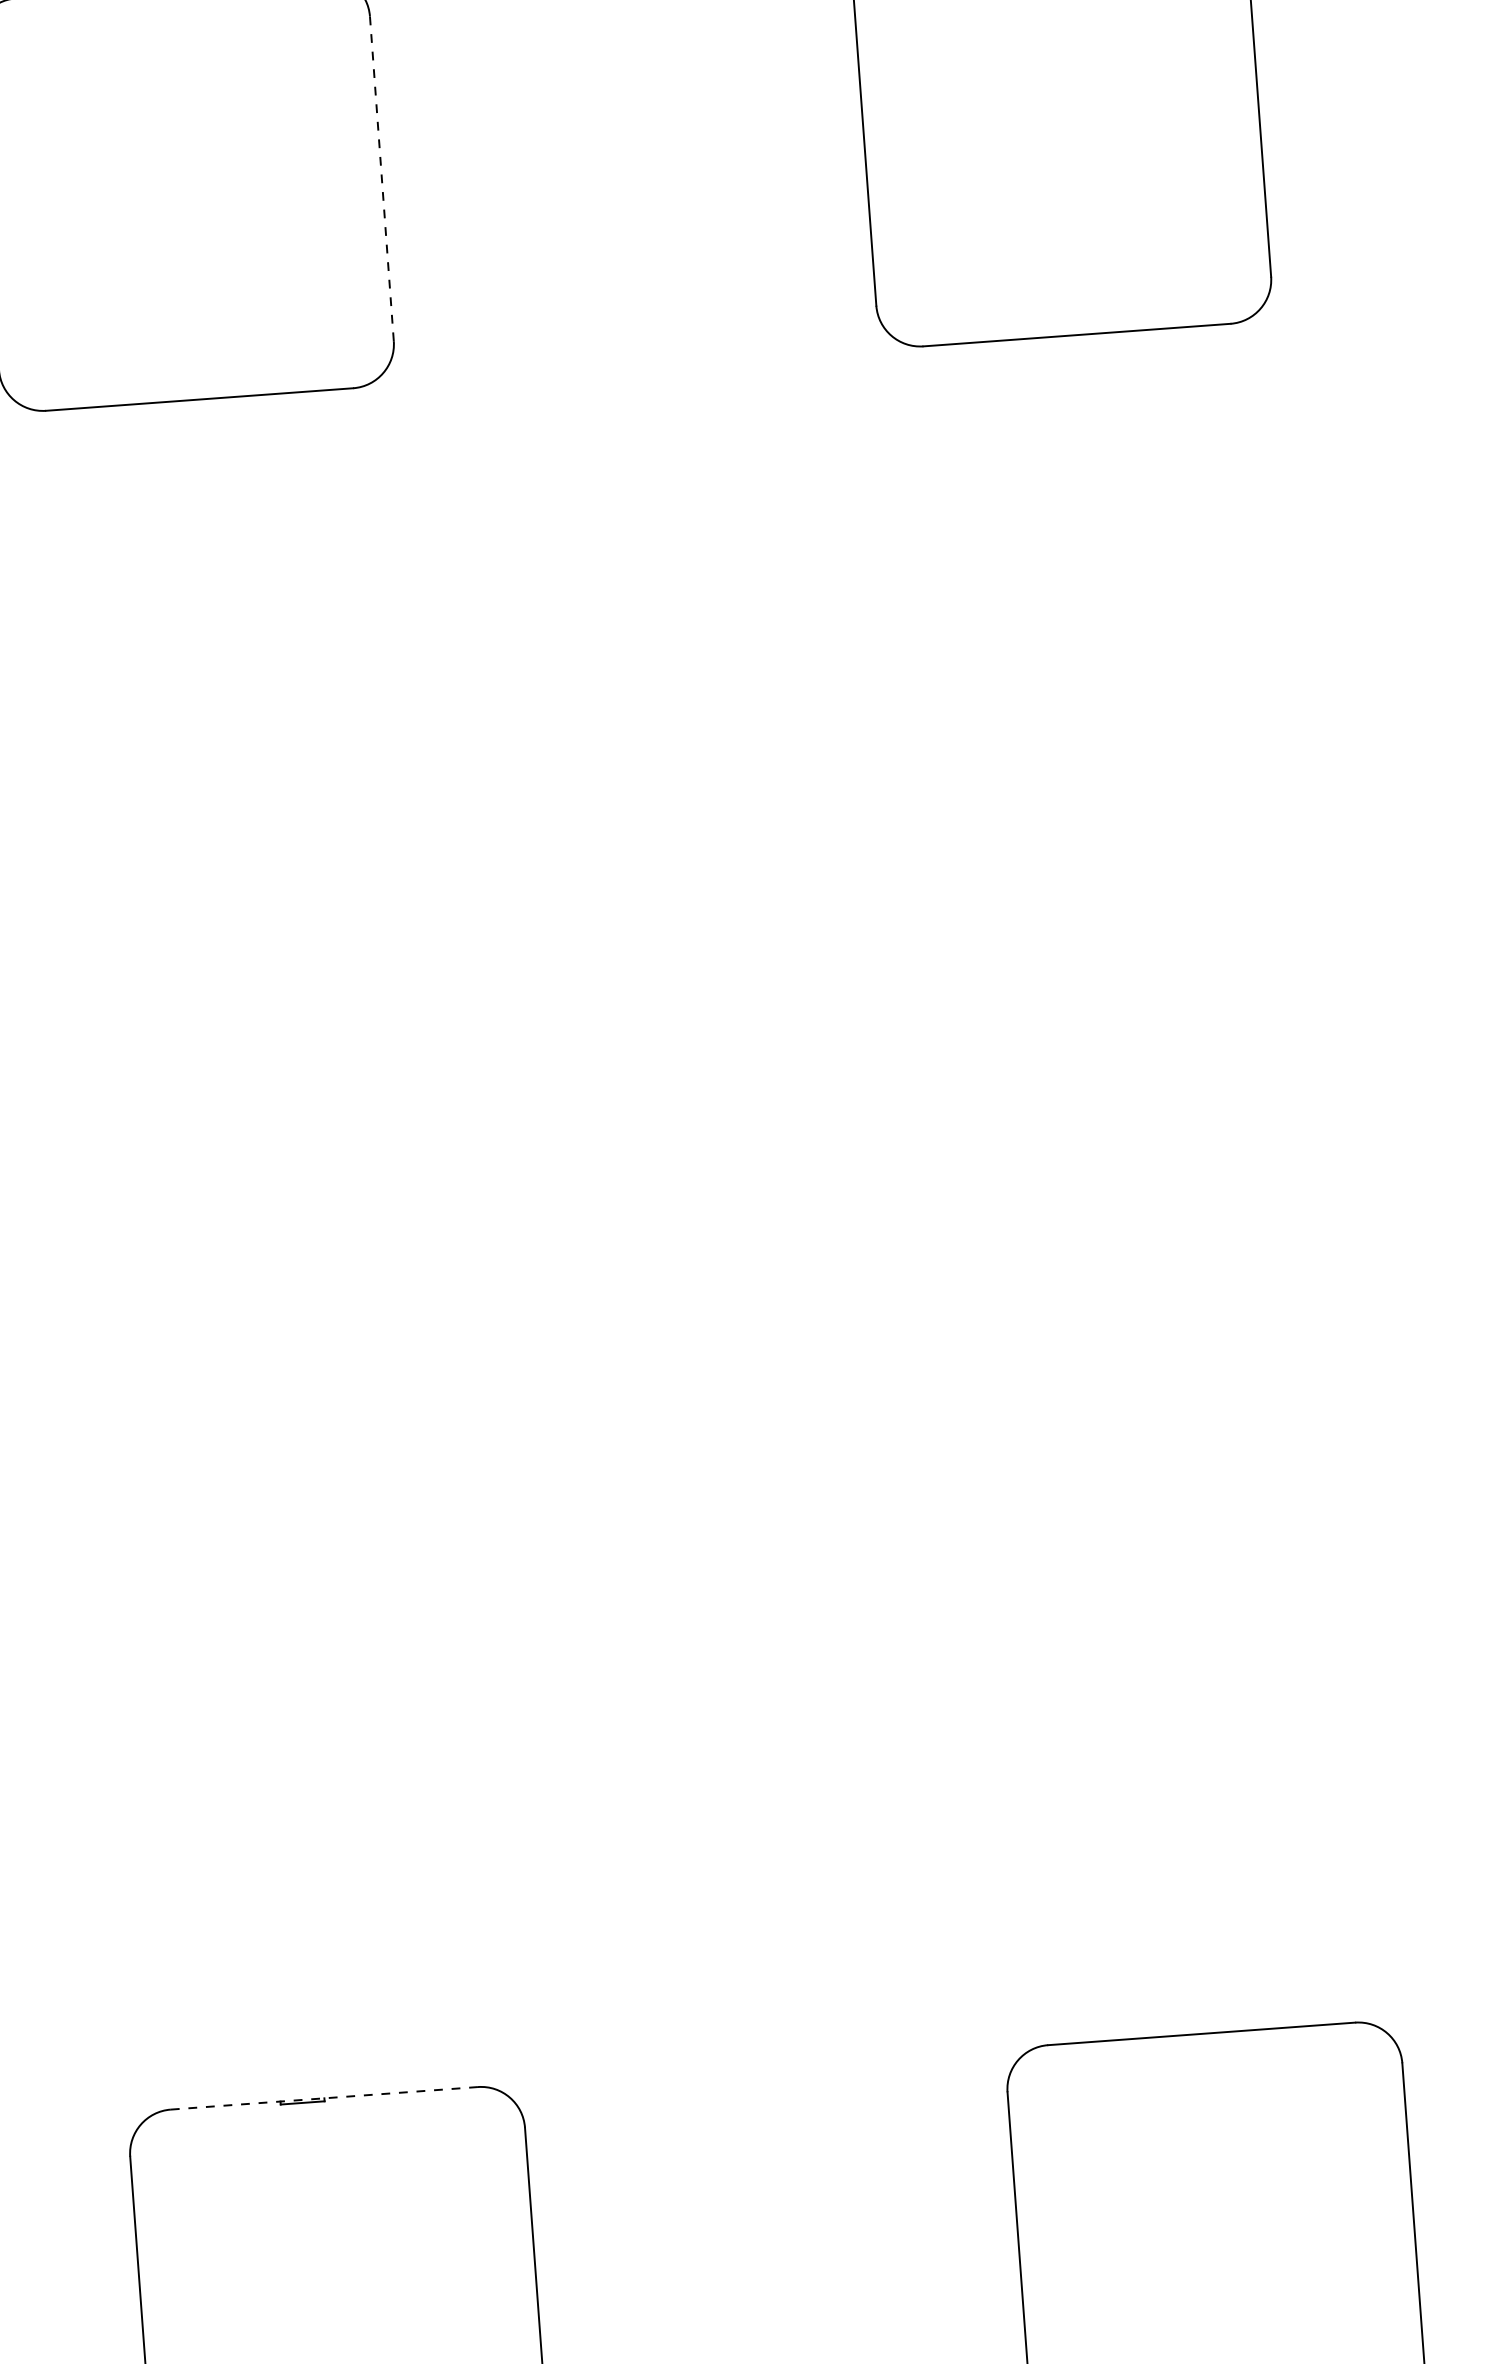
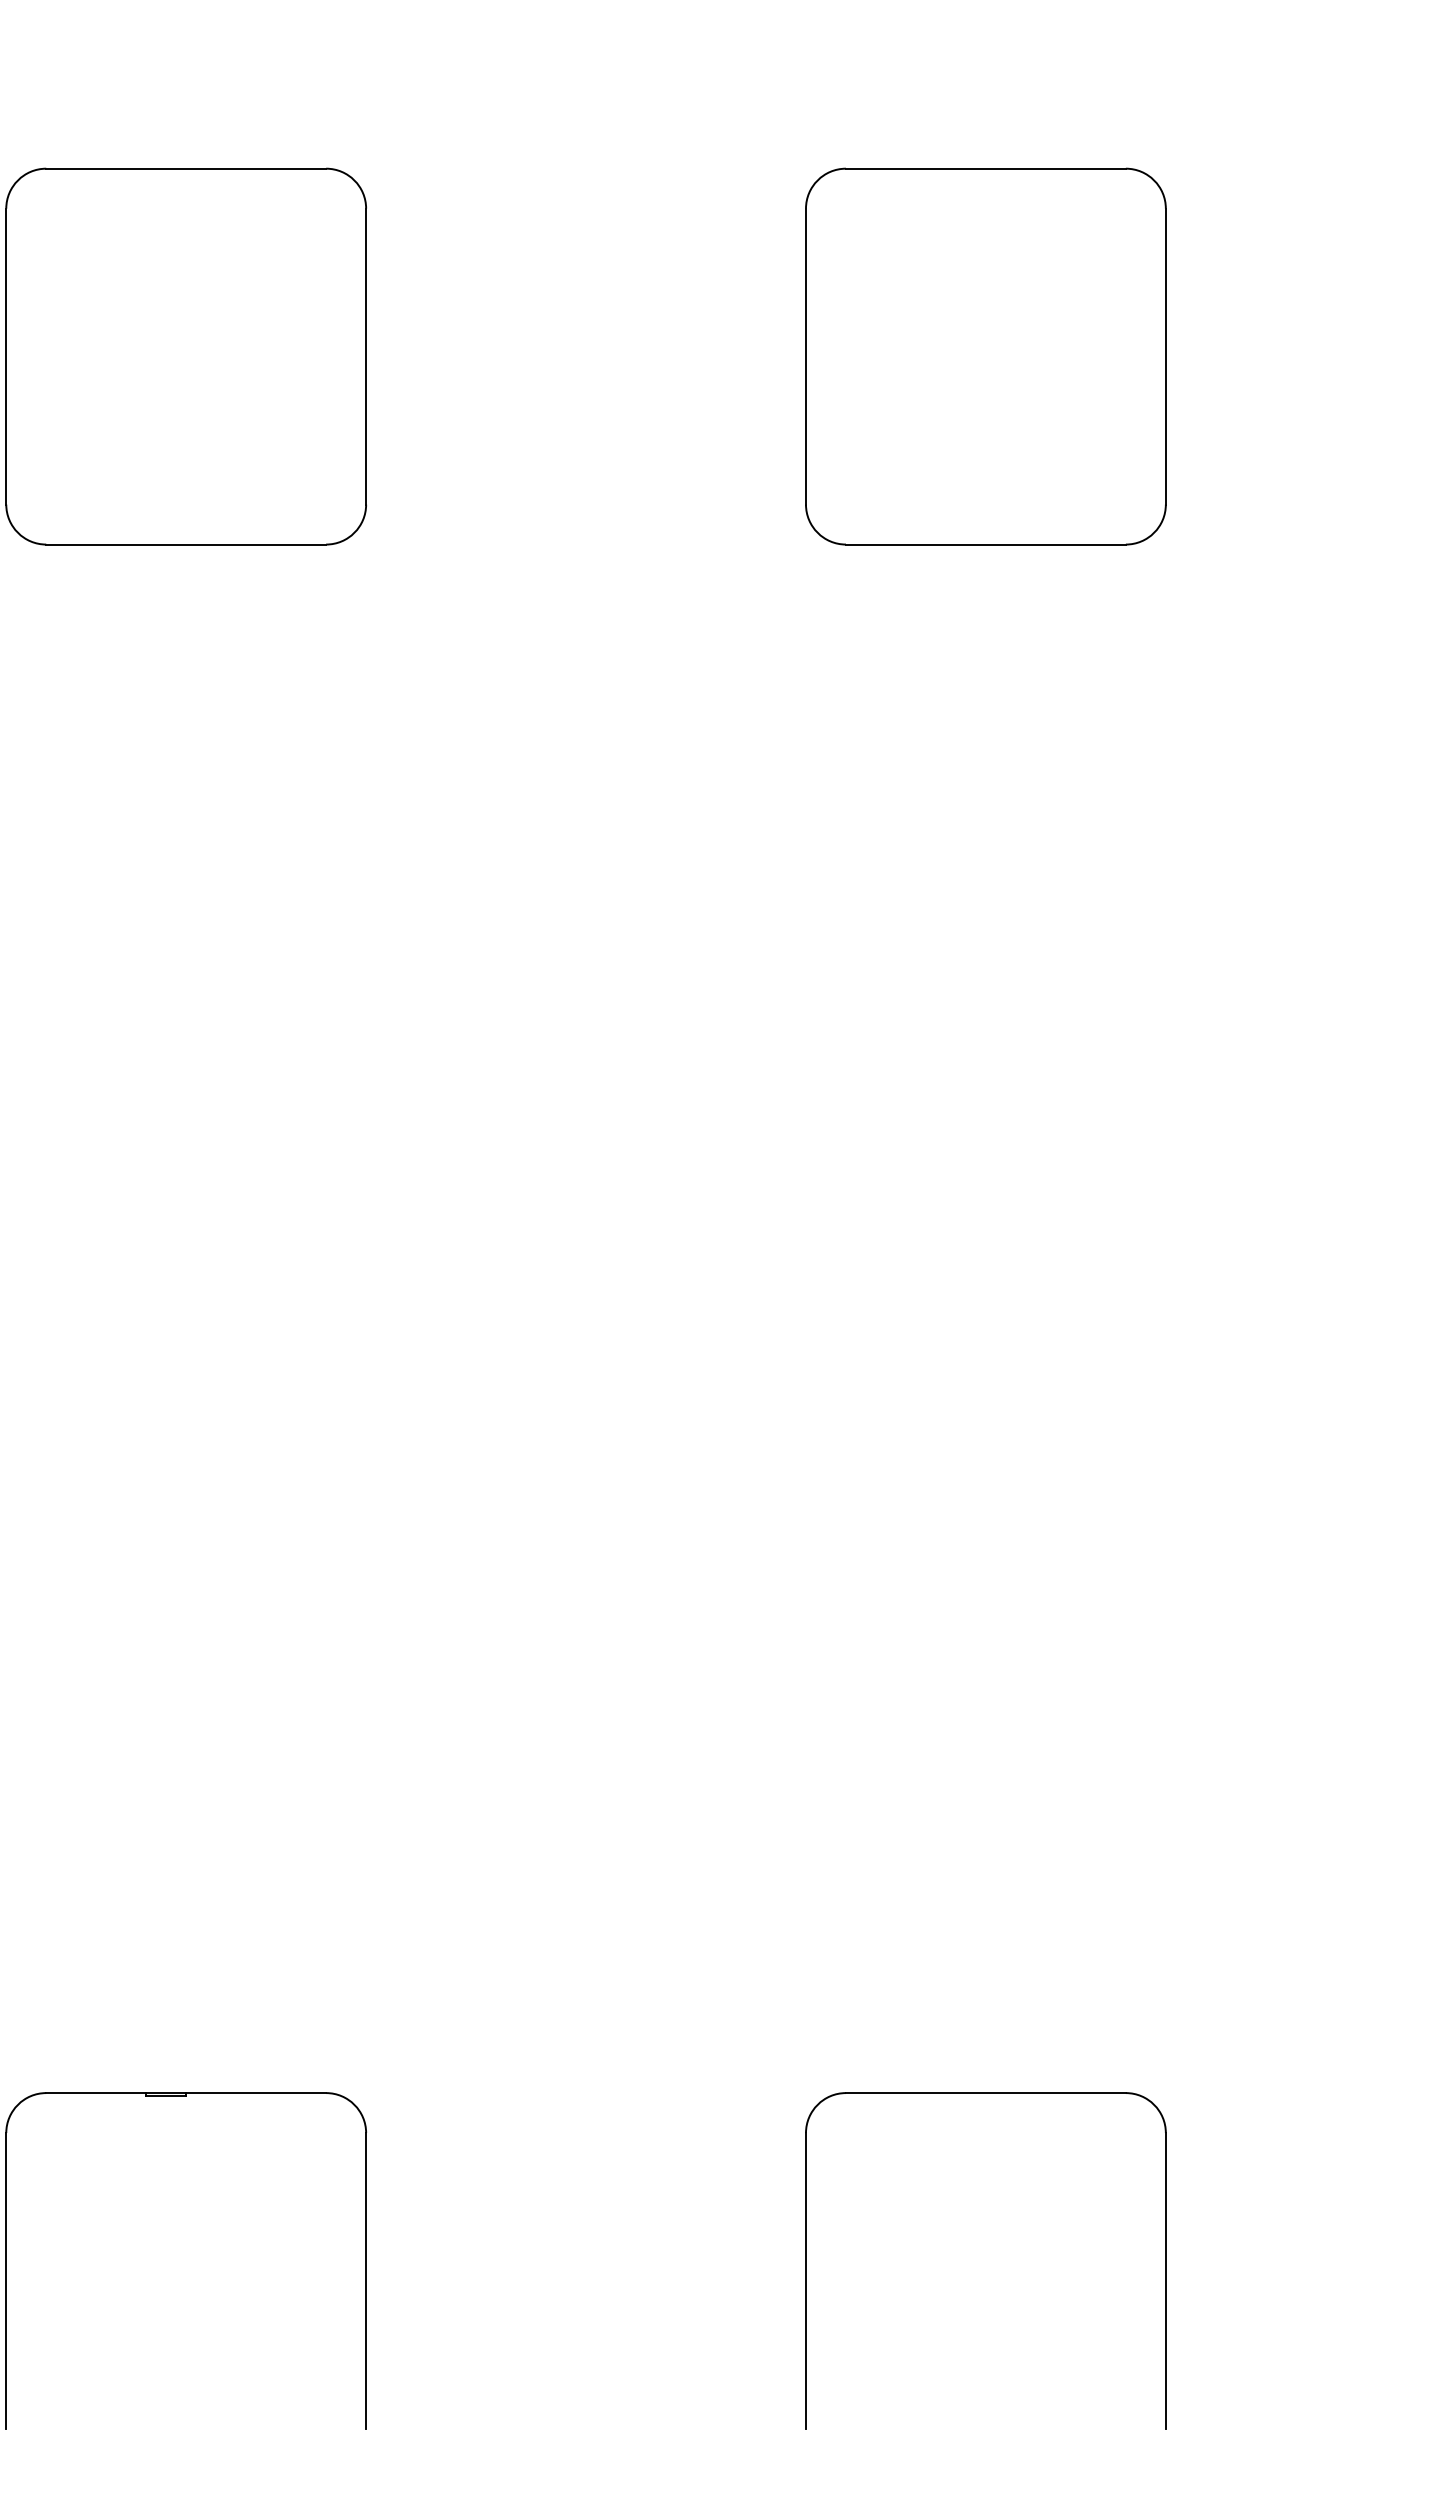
line: (382, 178) -> (366, 356), dashed -> solid
line: (324, 2098) -> (186, 2093), dashed -> solid

